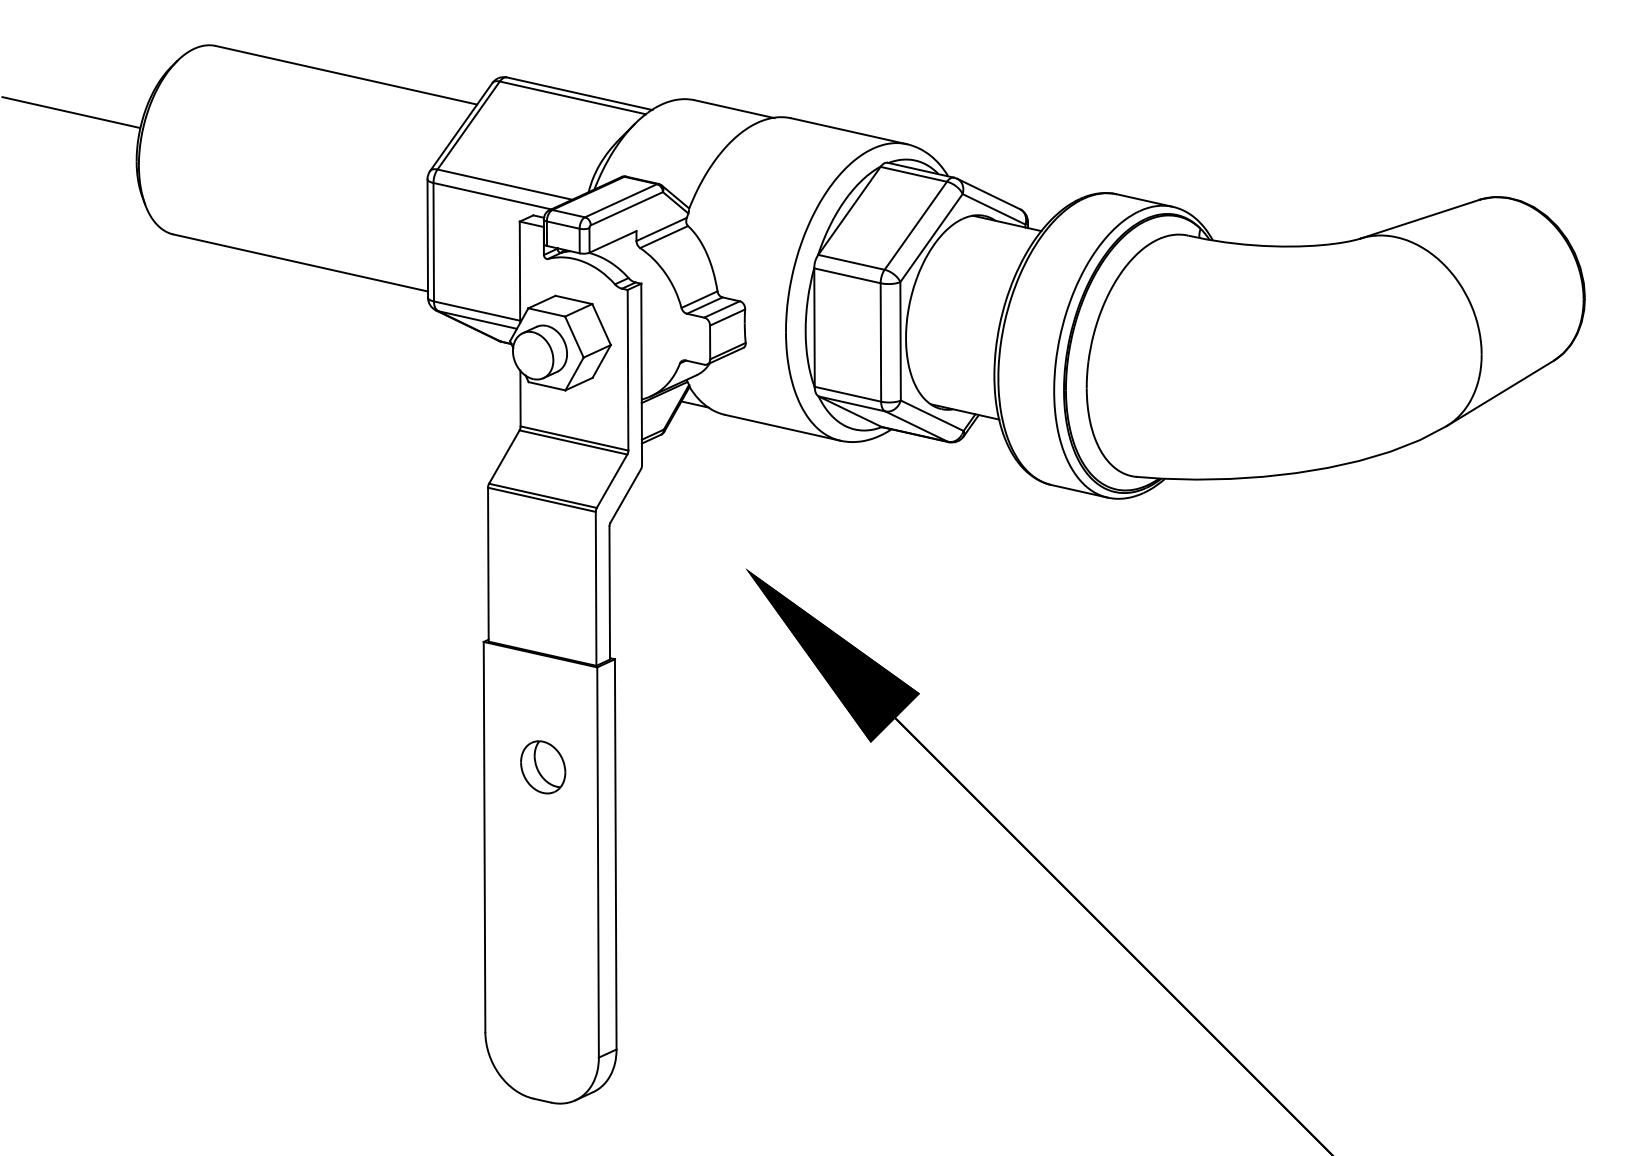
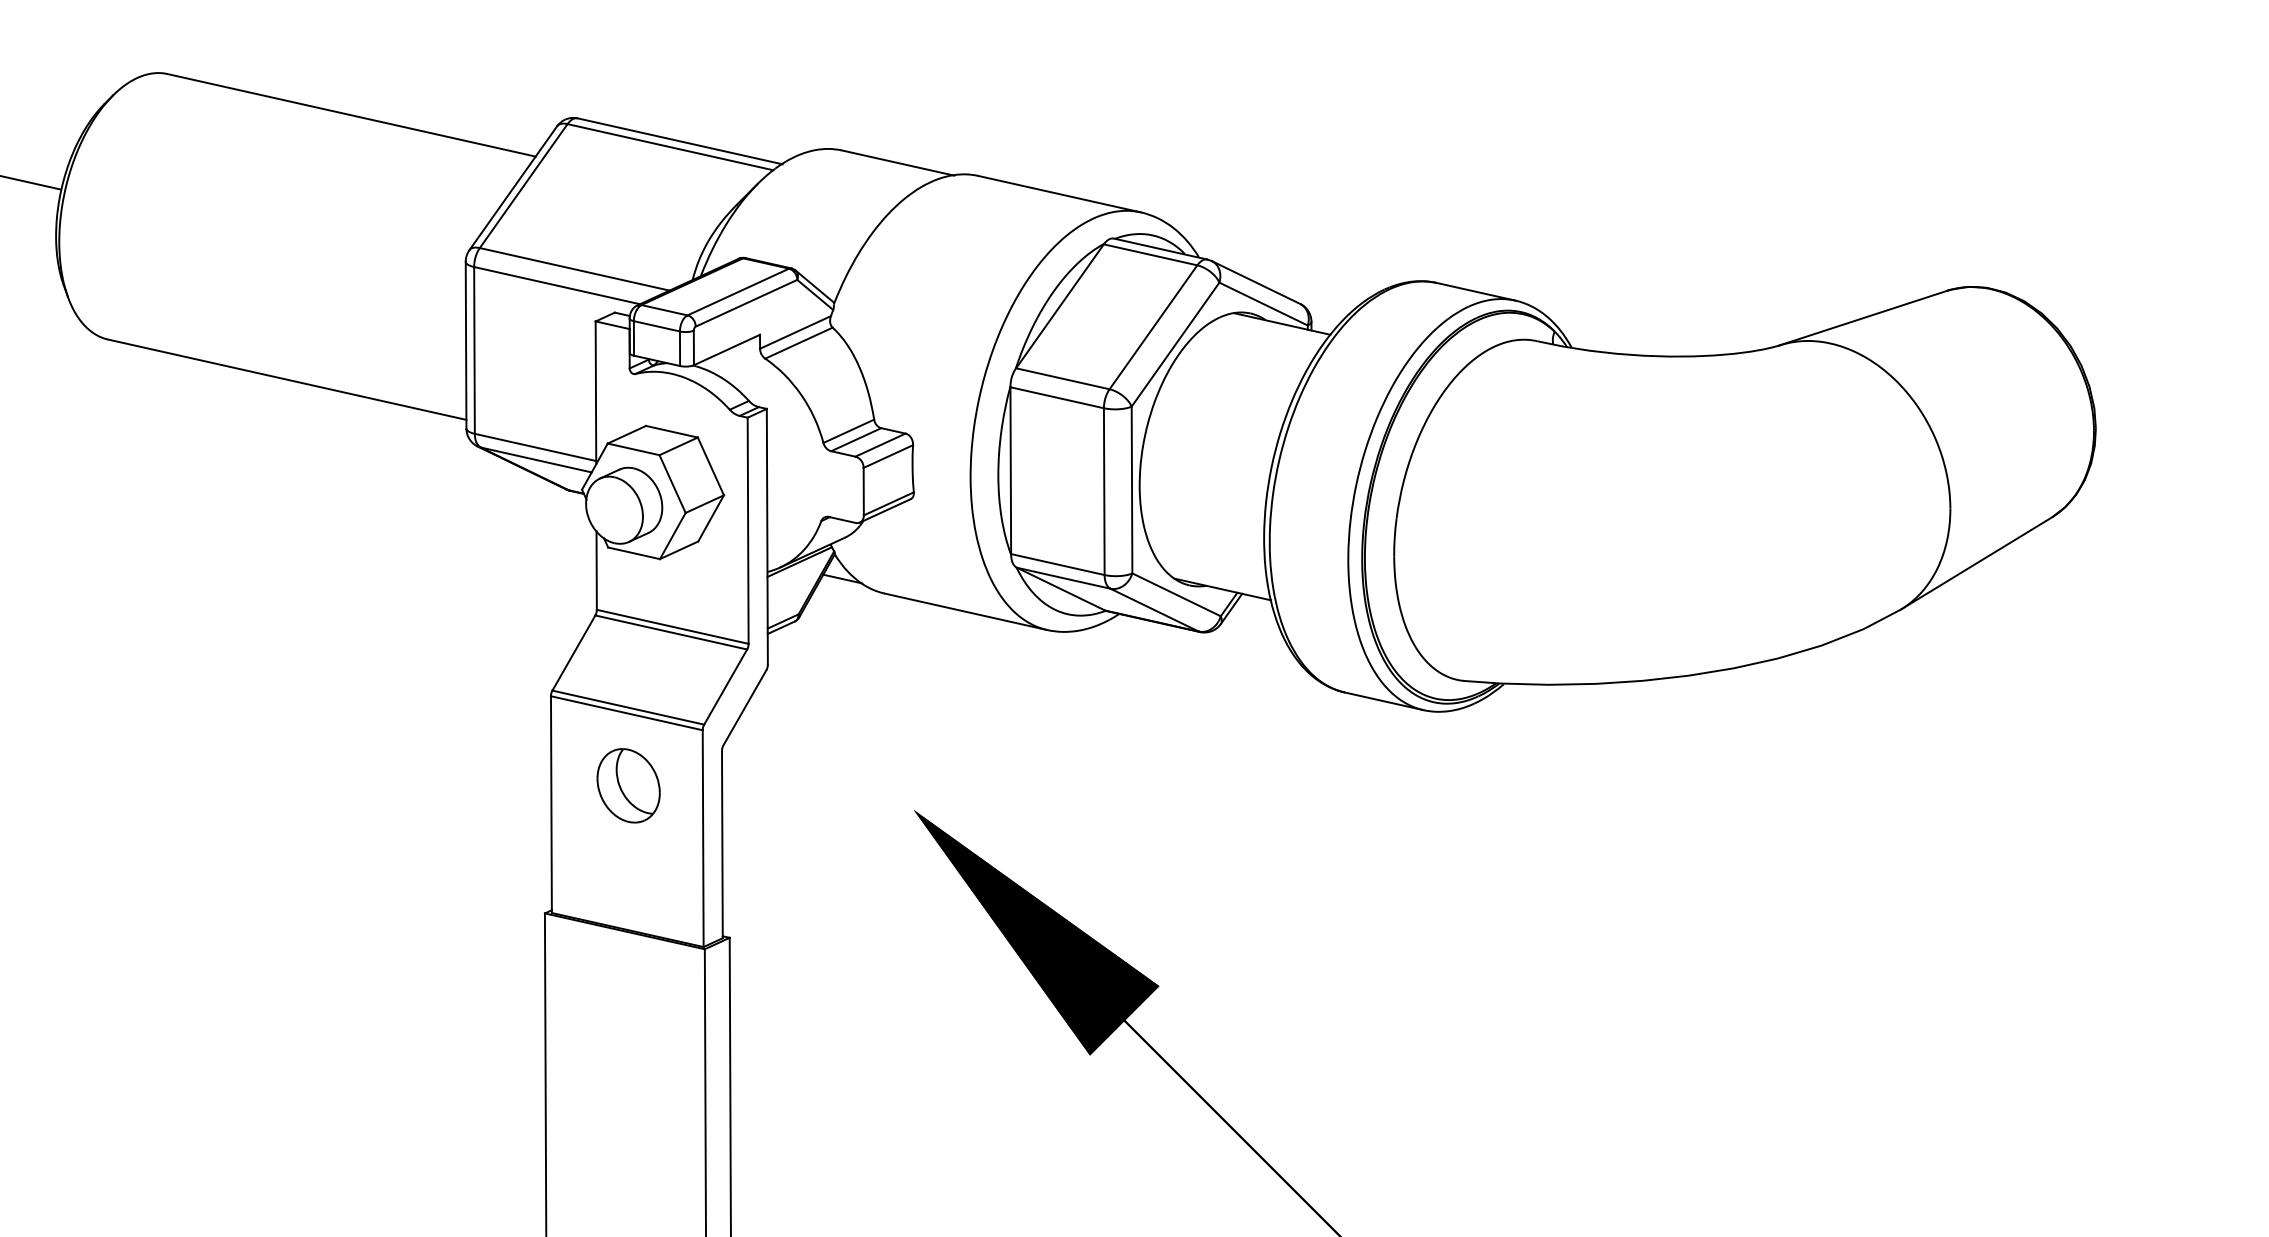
part: (543, 767) -> (629, 786), moved

